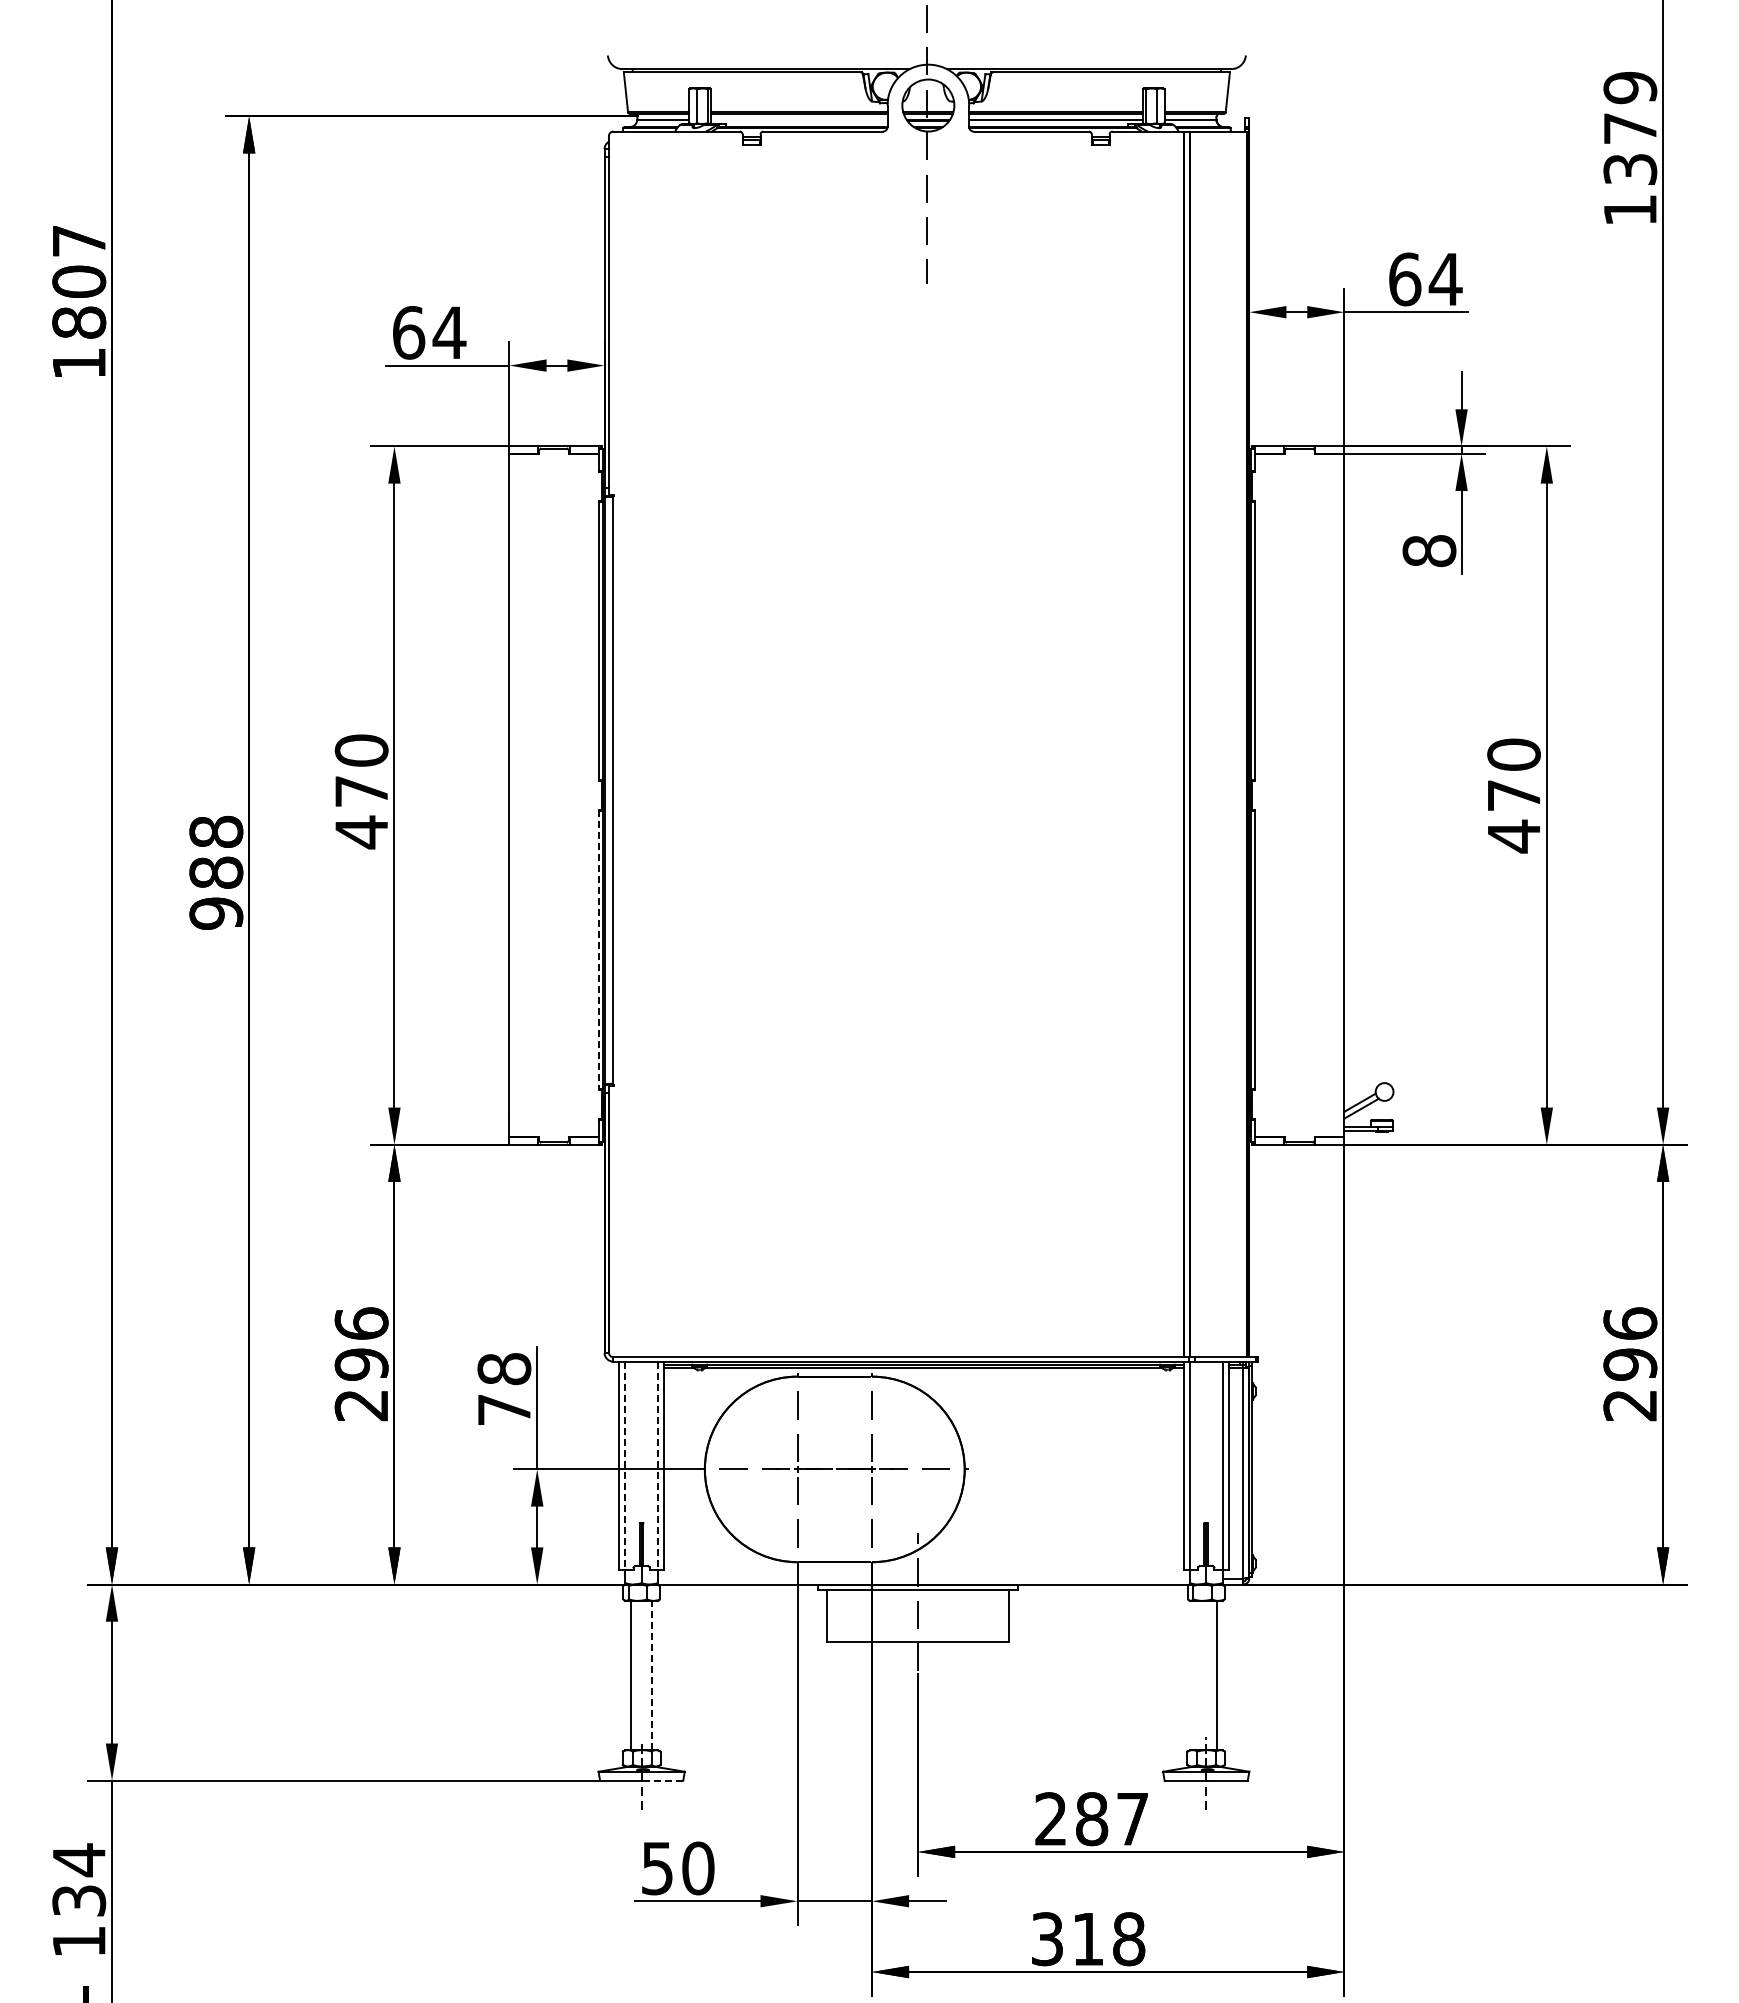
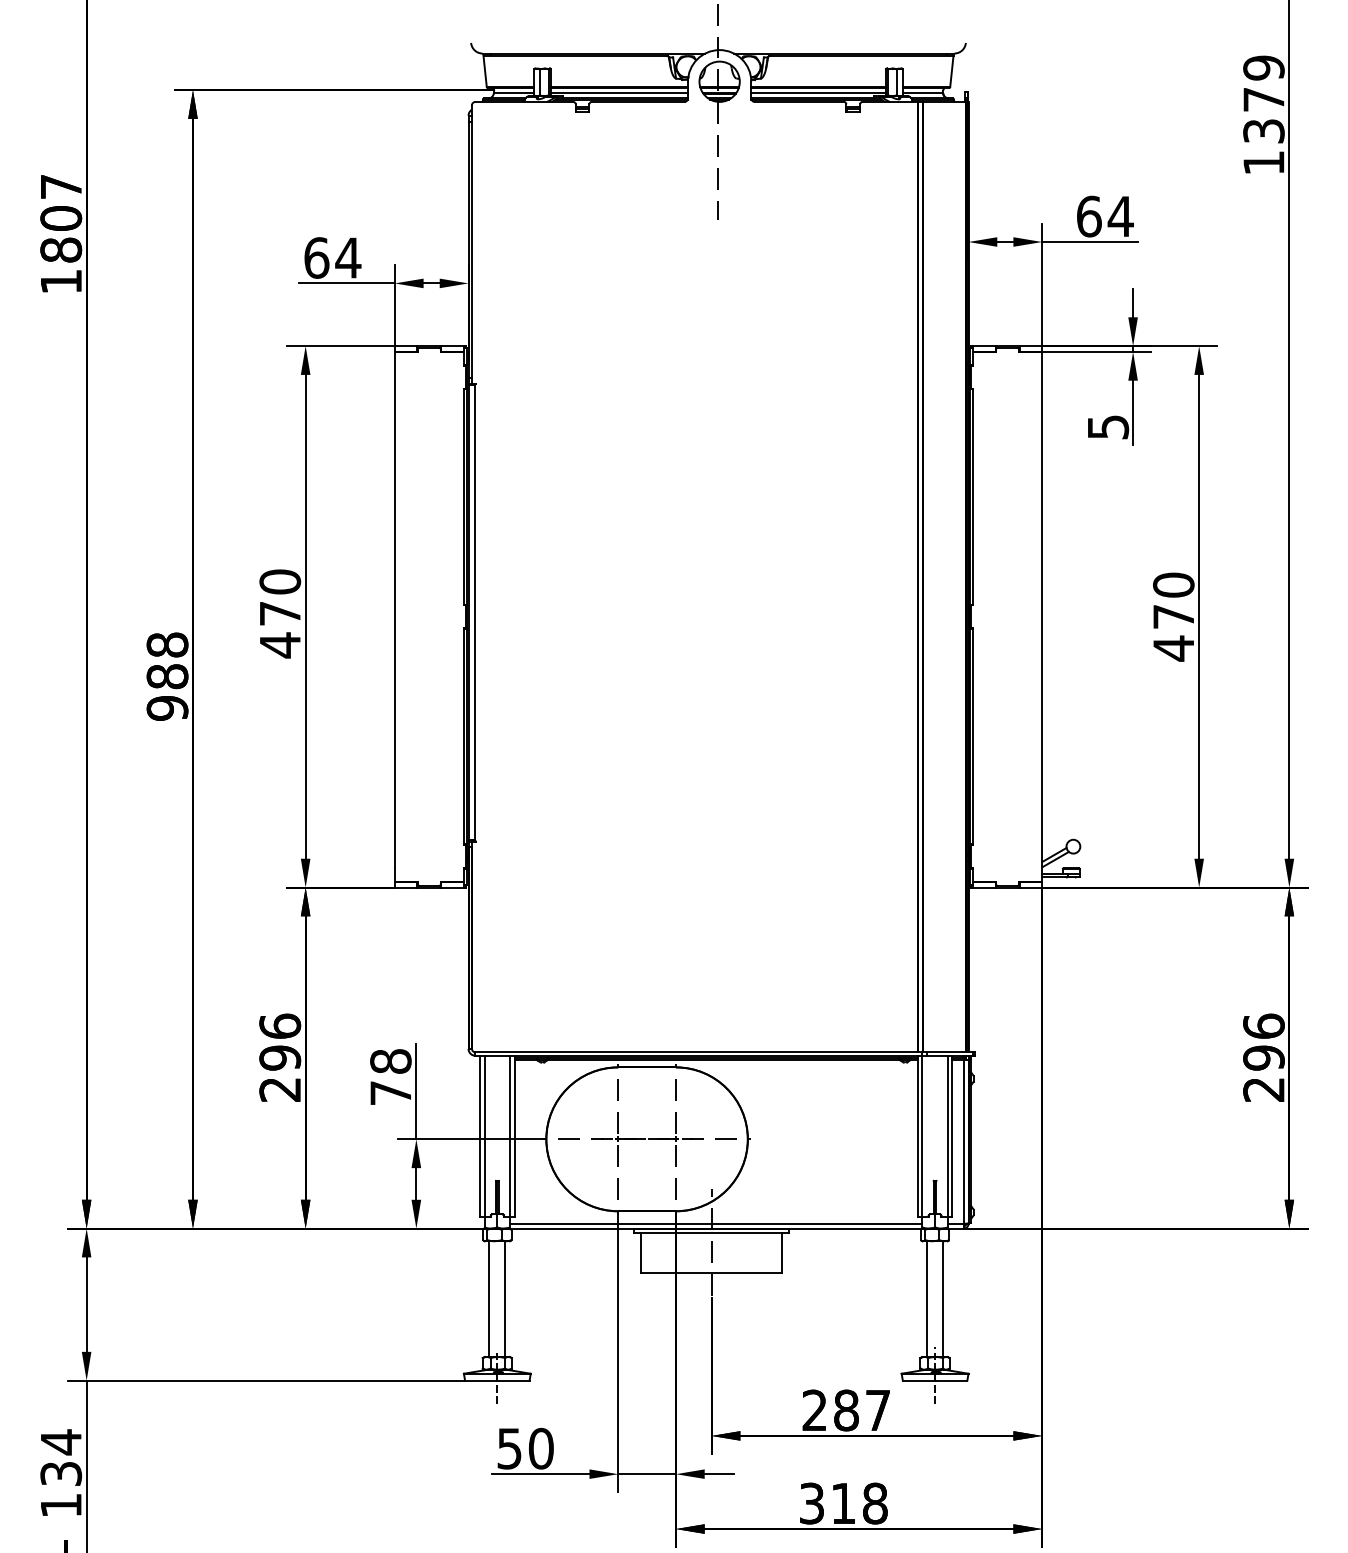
line: (798, 120) -> (618, 93), added
text: (1429, 551) -> (1108, 427), 8 -> 5
line: (598, 950) -> (463, 736), dashed -> solid
line: (625, 1465) -> (484, 1136), dashed -> solid
line: (658, 1465) -> (510, 1136), dashed -> solid
line: (923, 1578) -> (715, 1223), added
line: (652, 1675) -> (505, 1299), dashed -> solid
line: (1195, 1675) -> (926, 1299), added
line: (663, 1780) -> (514, 1380), dashed -> solid

